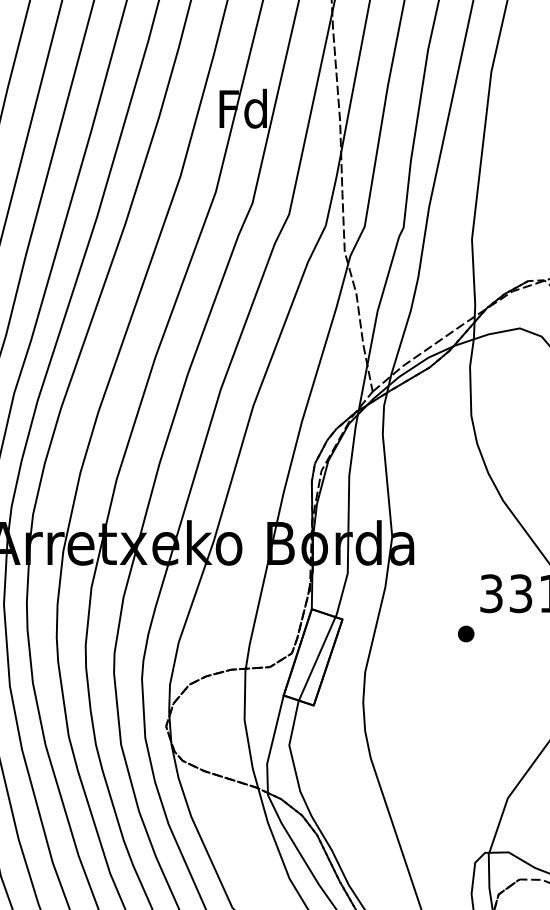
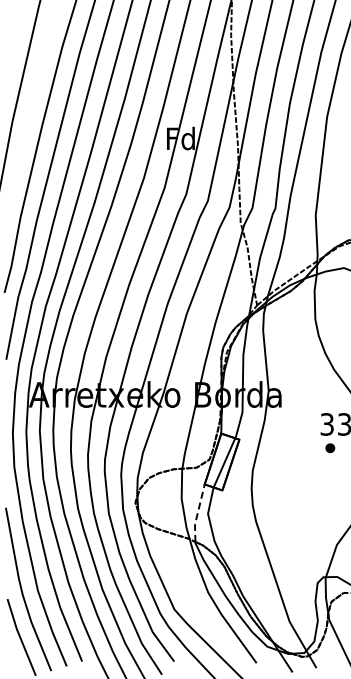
part: (466, 634) -> (330, 448), moved
line: (271, 744) -> (197, 513), solid -> dashed

